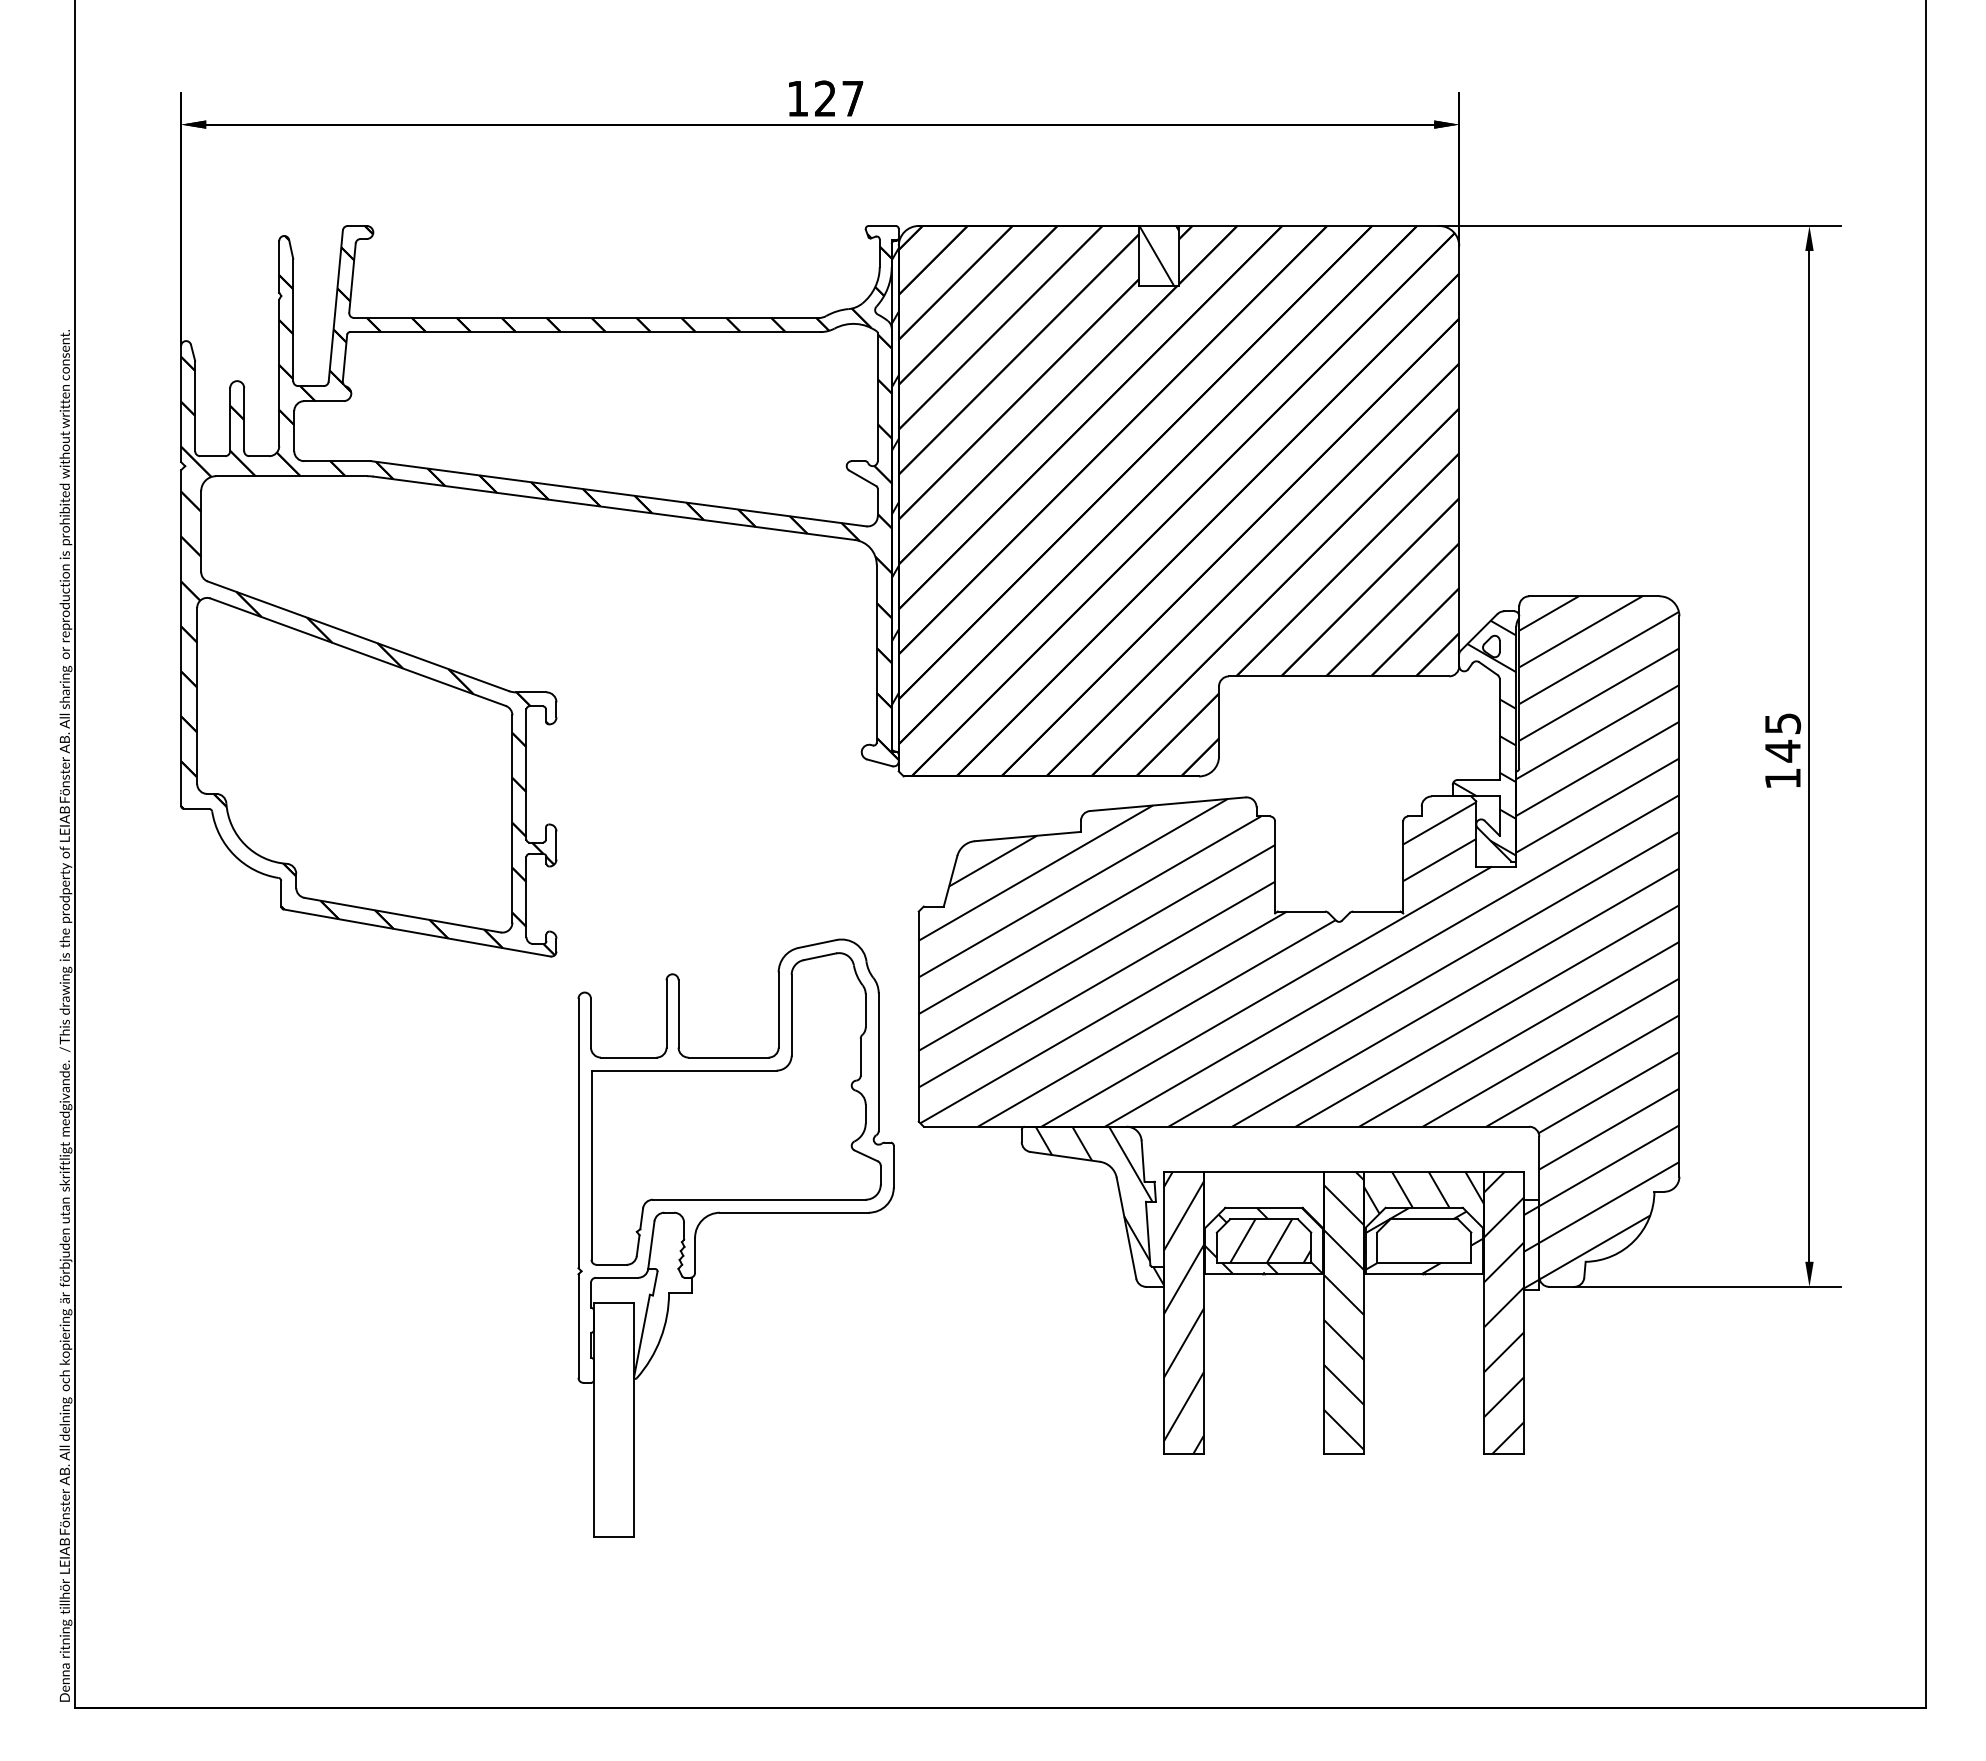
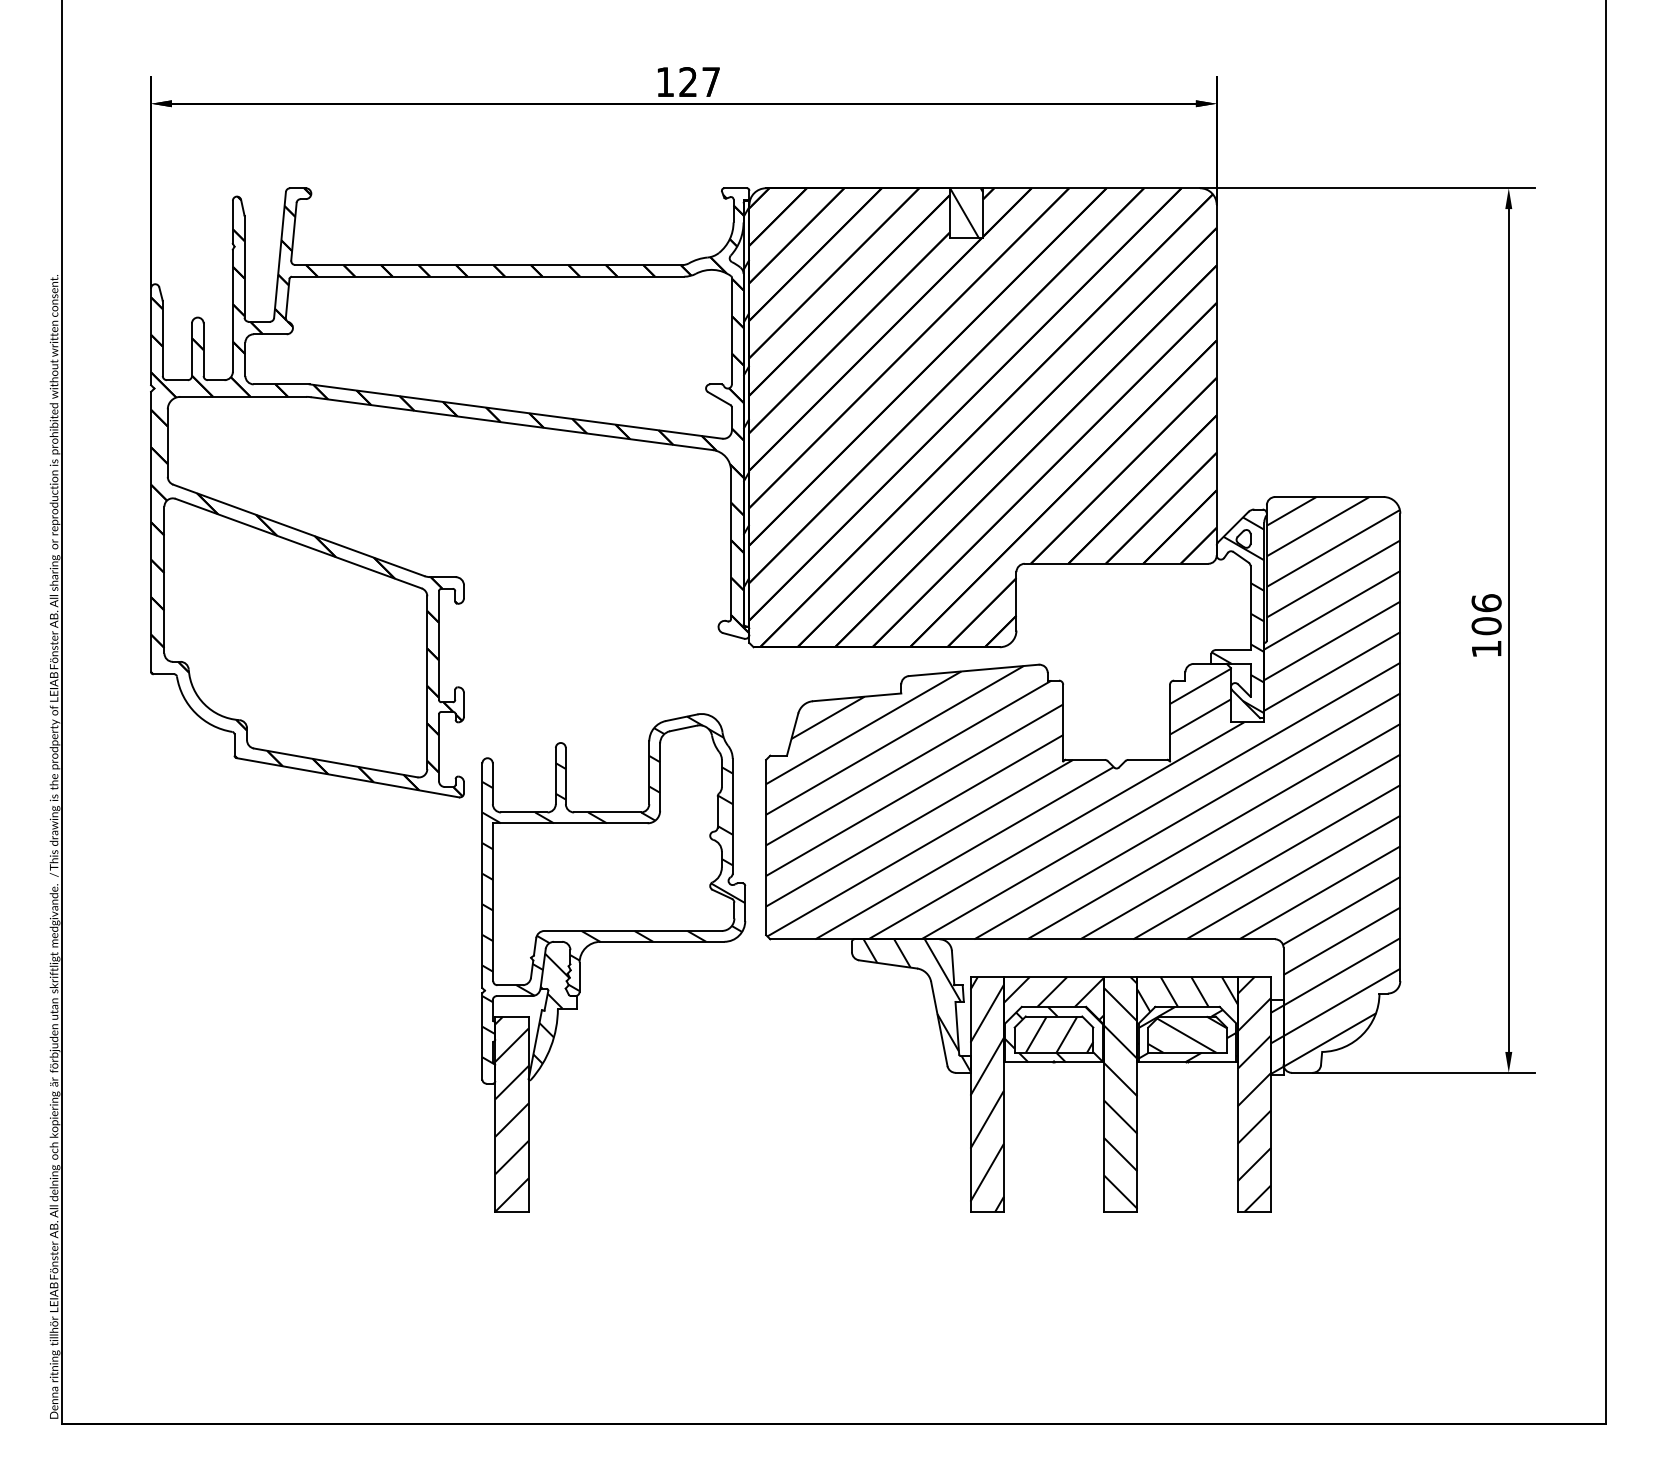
text: (1782, 737) -> (1486, 614), 145 -> 106
part: (735, 1213) -> (613, 942), moved
hatch: (1264, 1217) -> (1054, 1014), added
hatch: (1424, 1240) -> (1187, 1034), added

